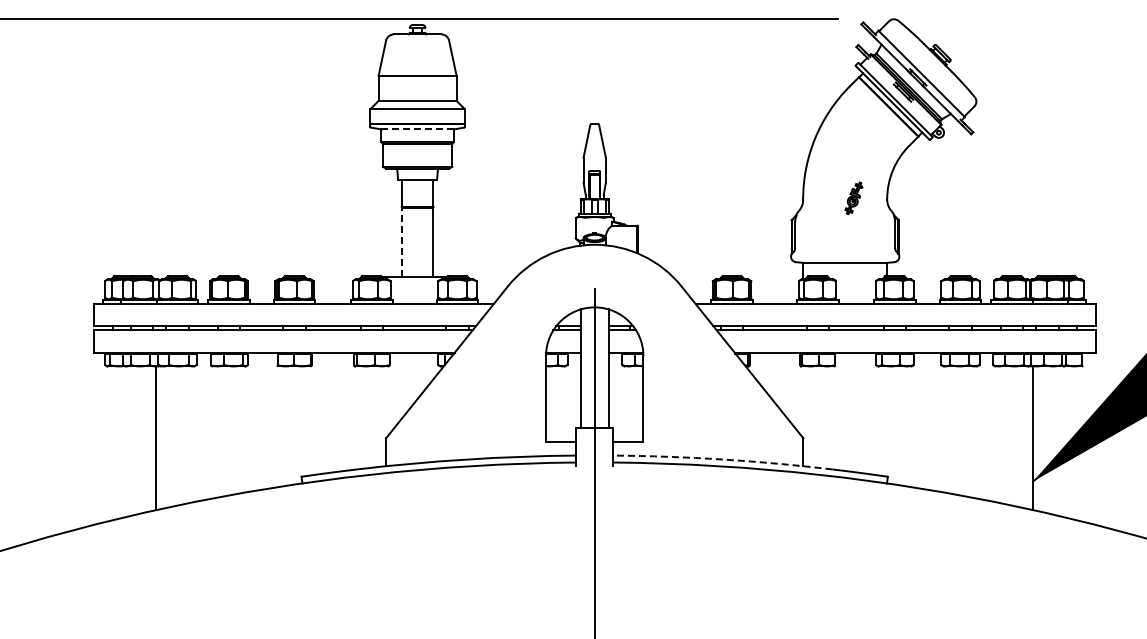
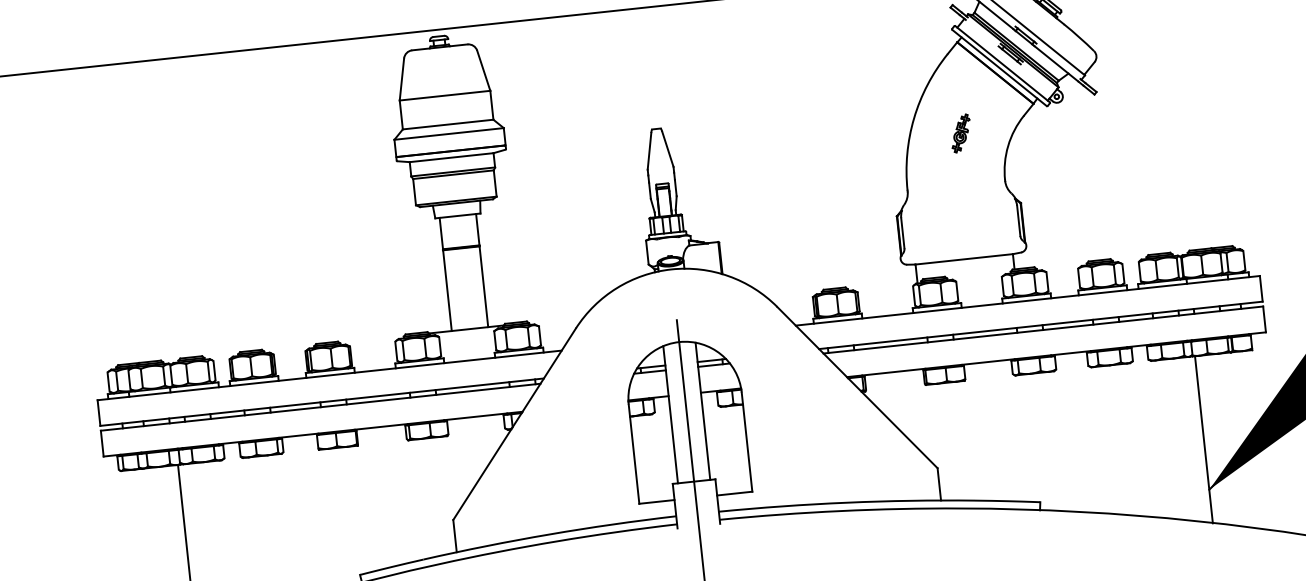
line: (417, 129) -> (451, 157), dashed -> solid
part: (853, 198) -> (960, 133), moved
line: (401, 242) -> (446, 290), dashed -> solid
arc: (722, 459) -> (846, 502), dashed -> solid

